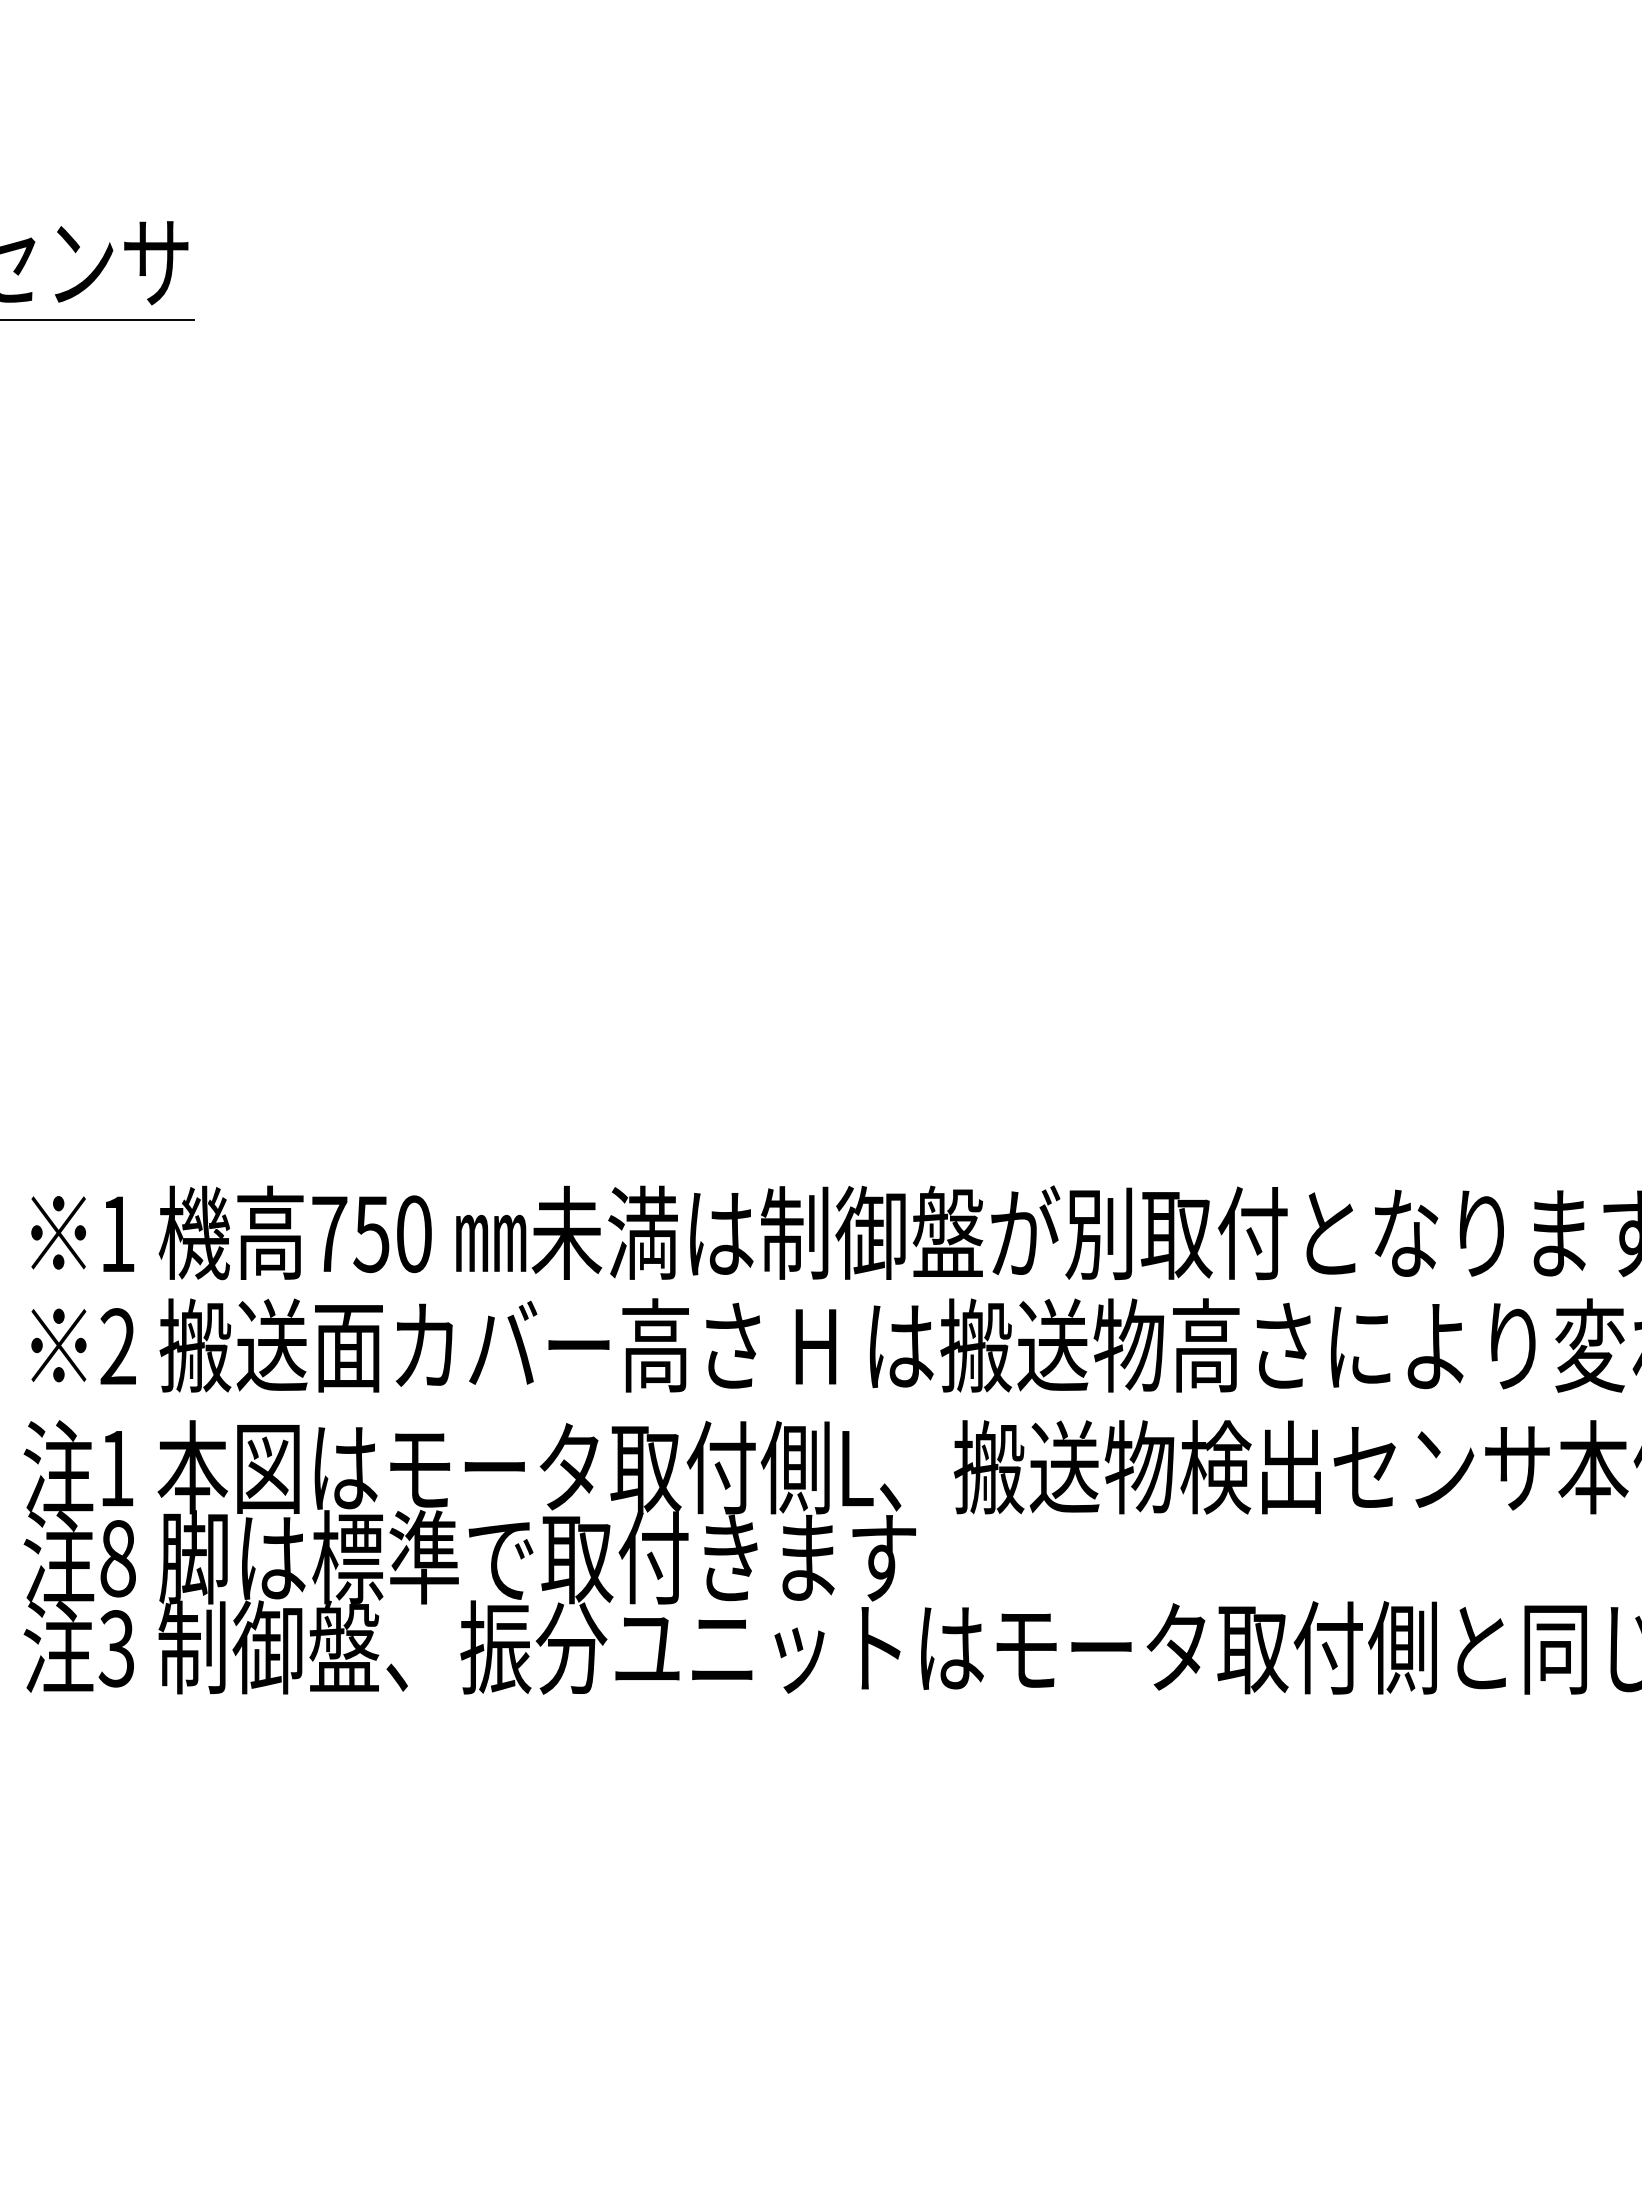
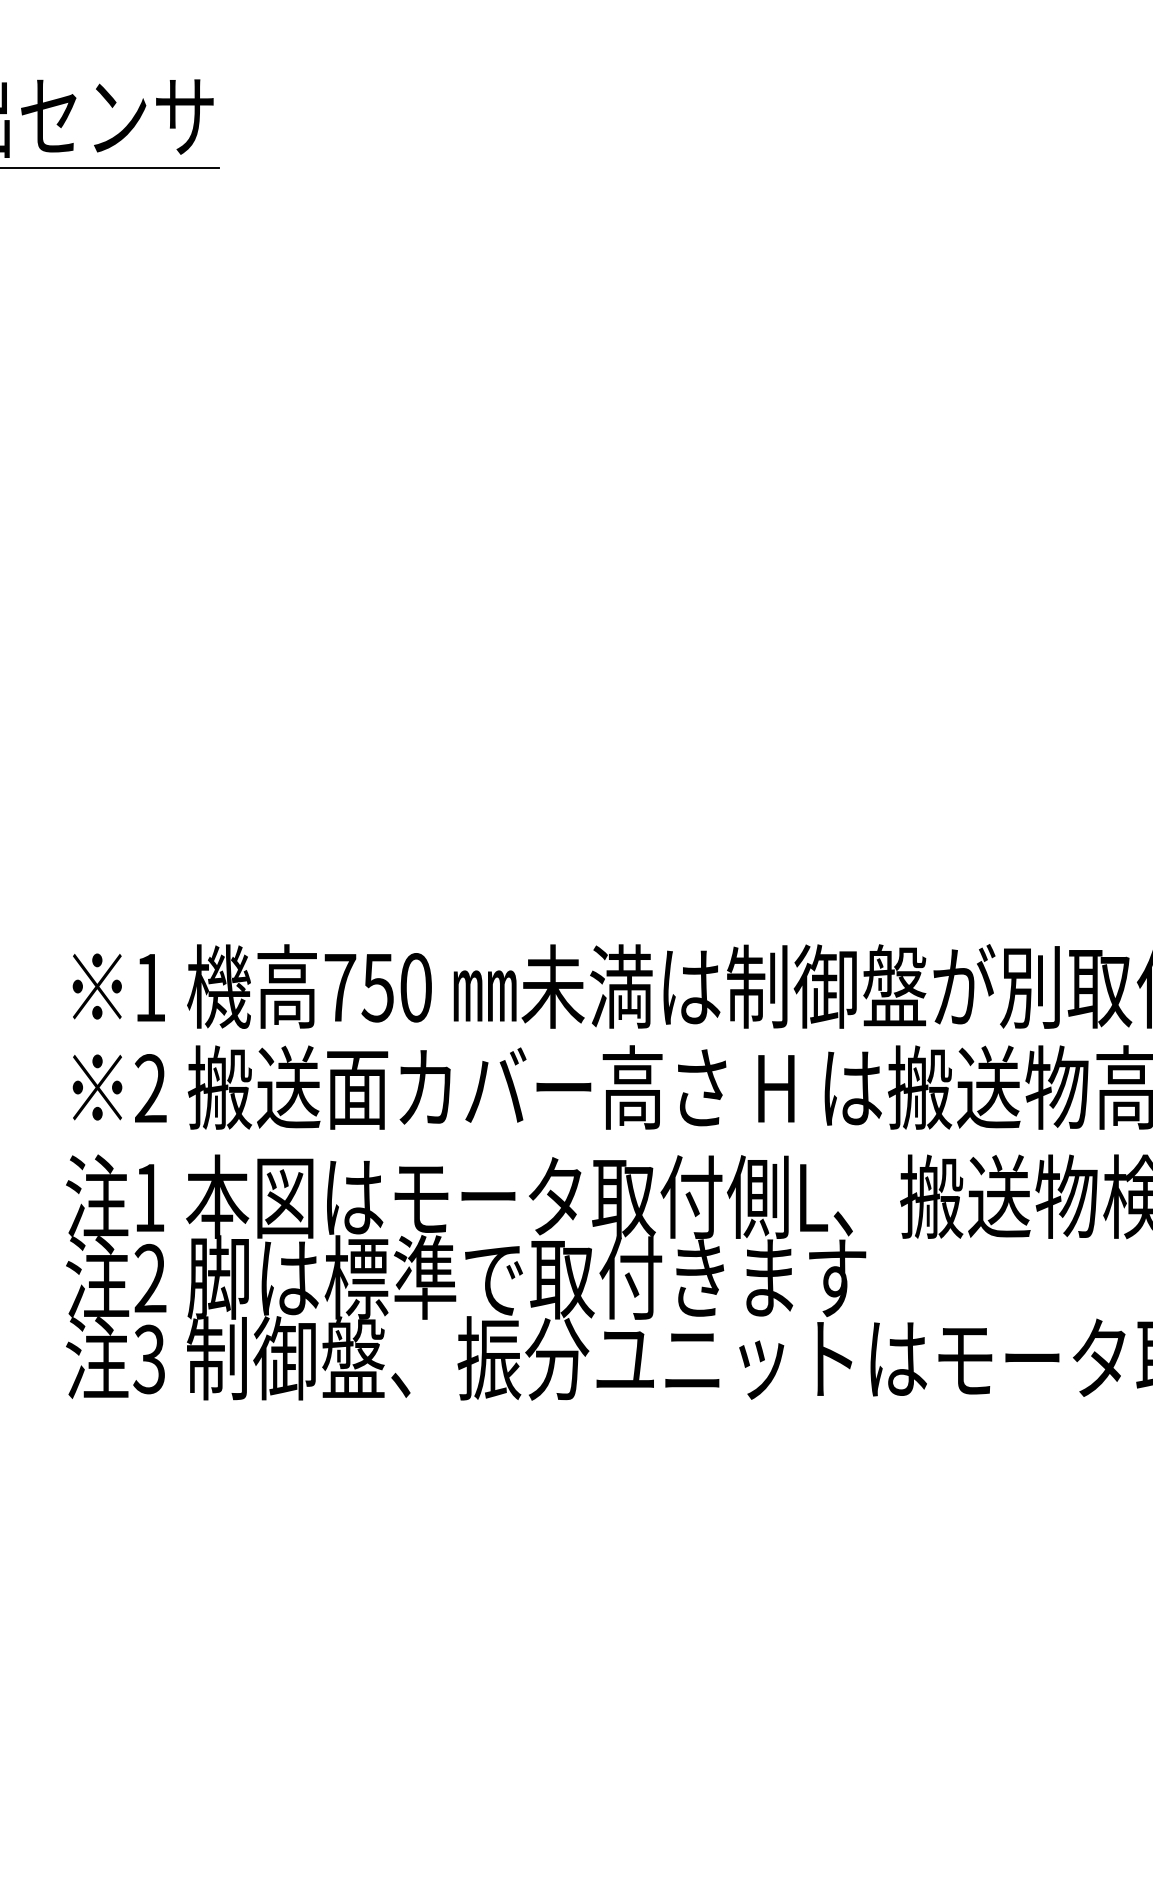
text: (117, 1558) -> (150, 1278), 8 -> 2

